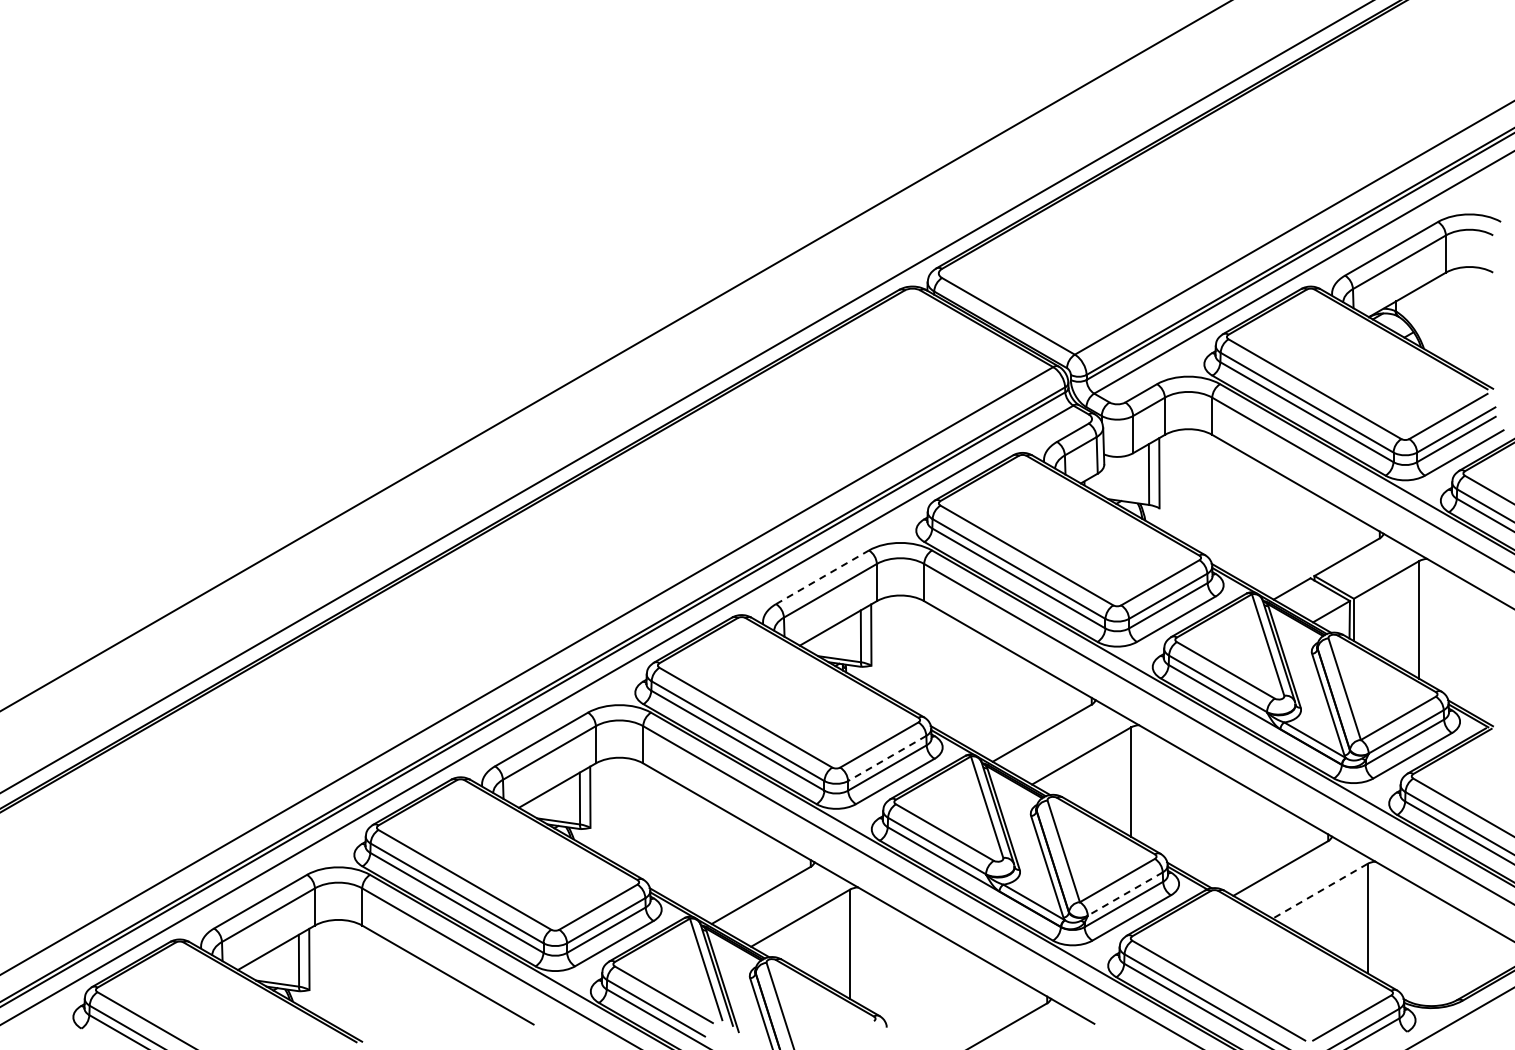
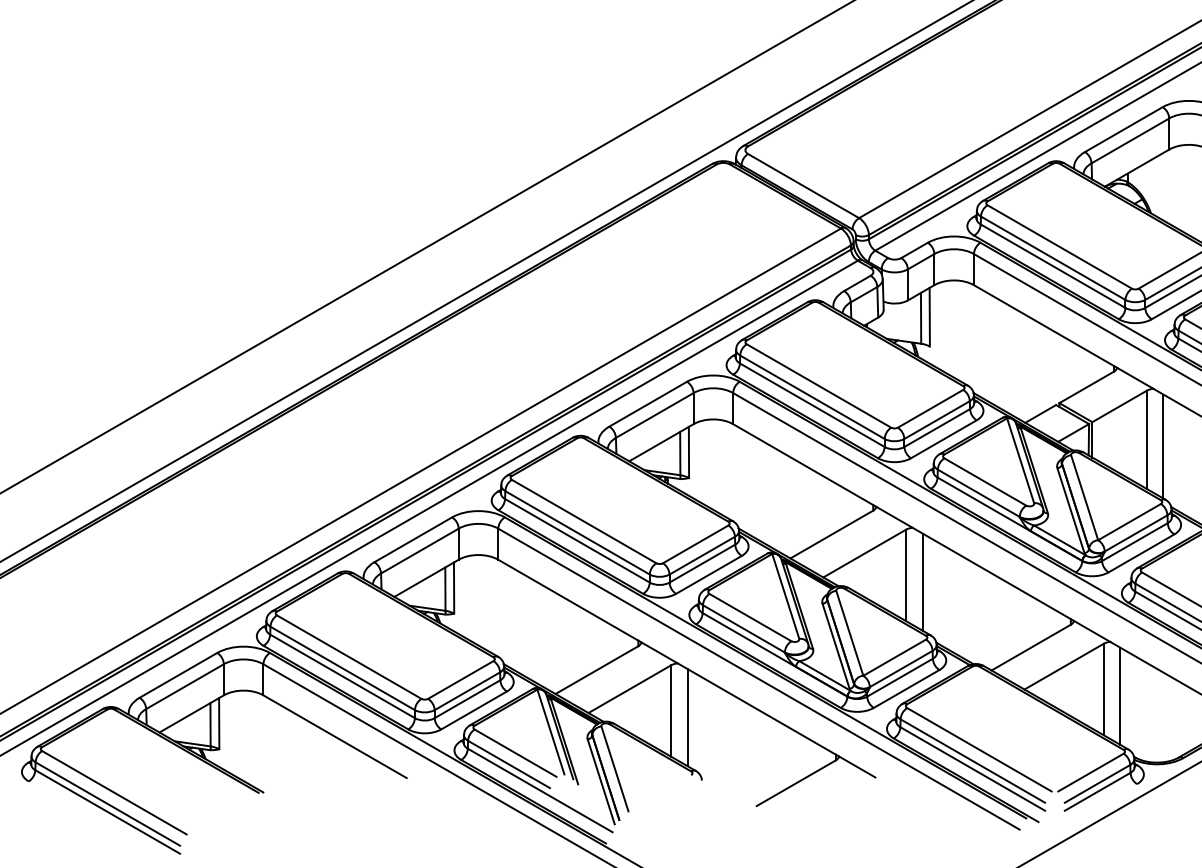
line: (822, 577) -> (648, 404), dashed -> solid
line: (1438, 627) -> (1163, 446), added
line: (886, 758) -> (701, 555), dashed -> solid
line: (1150, 789) -> (922, 581), added
line: (1320, 891) -> (1064, 666), dashed -> solid
line: (1124, 894) -> (900, 669), dashed -> solid
line: (1387, 926) -> (1120, 696), added
line: (869, 952) -> (687, 717), added

